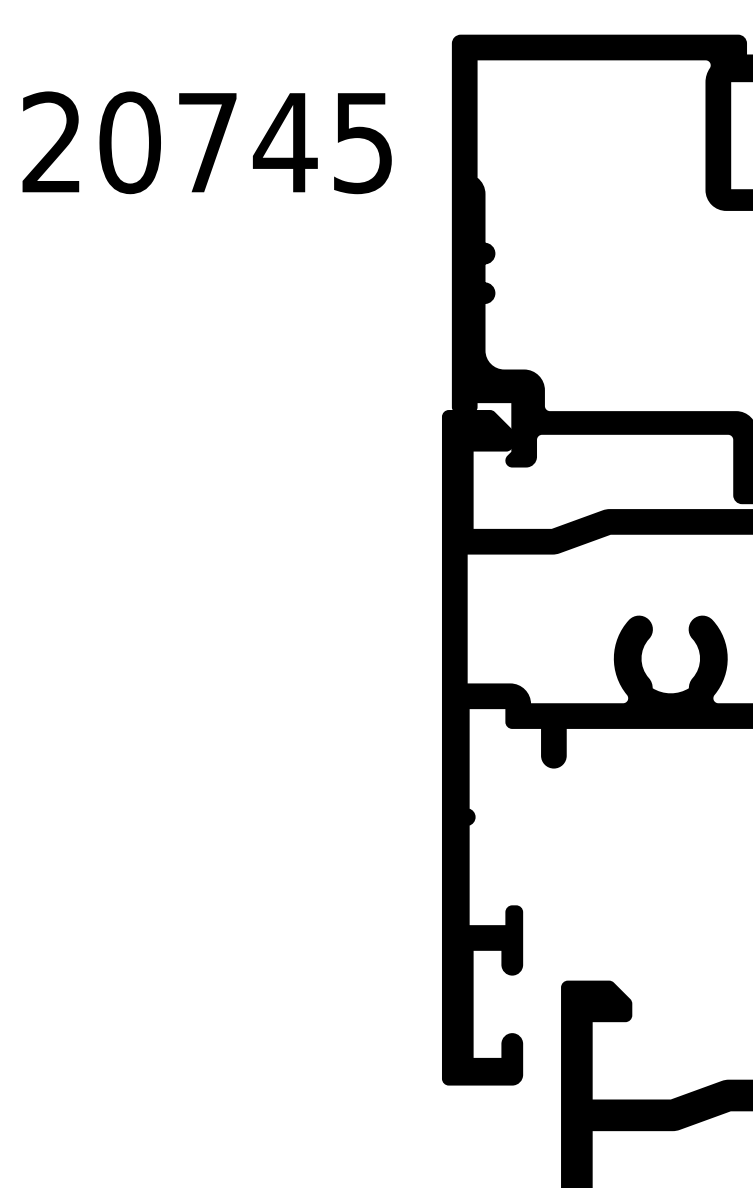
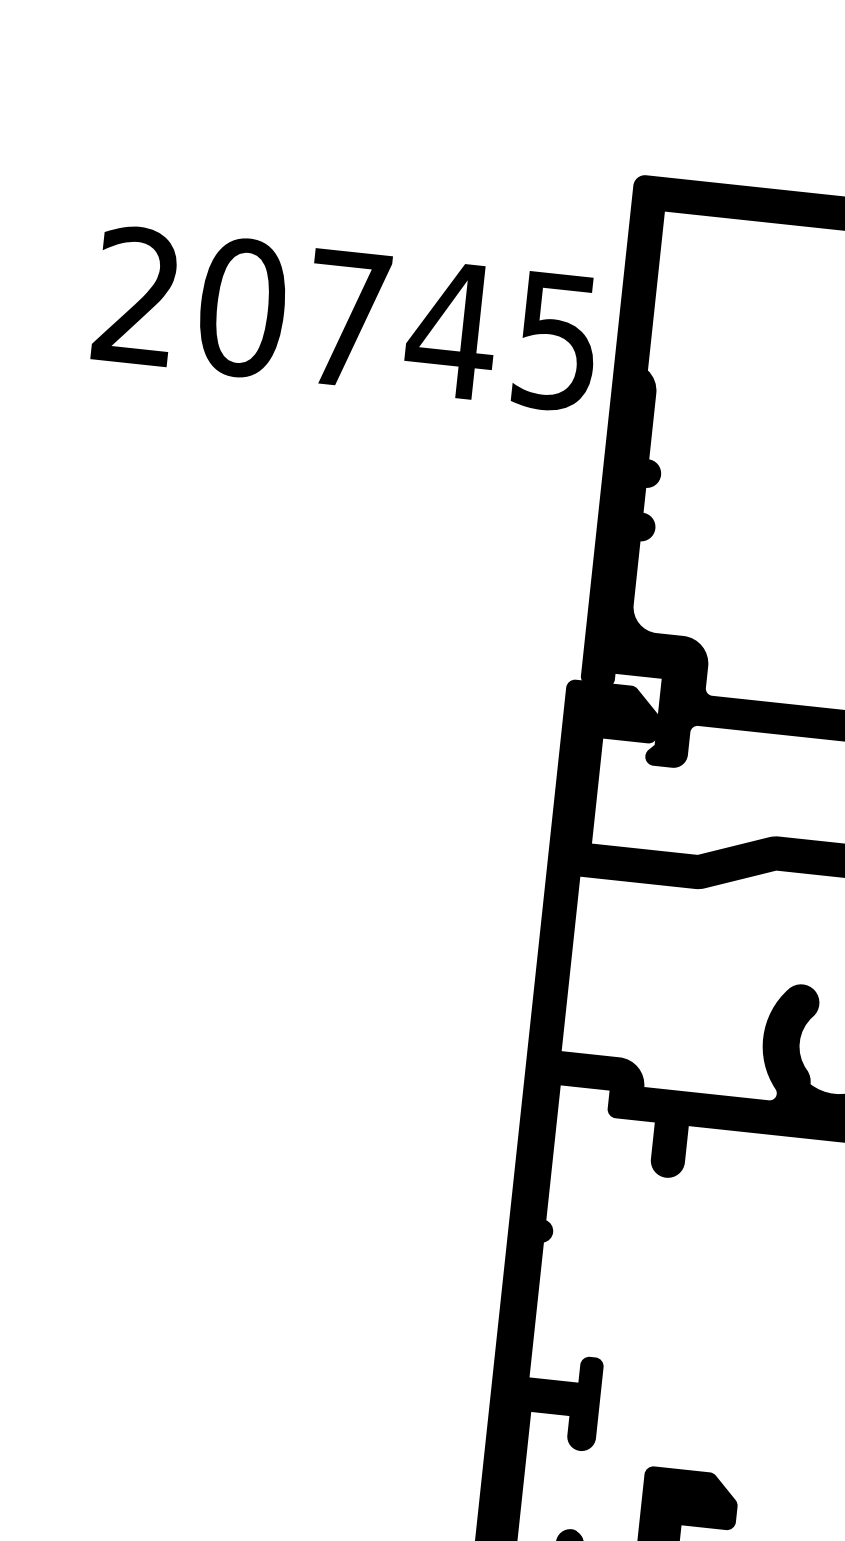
text: (206, 142) -> (345, 318), moved

